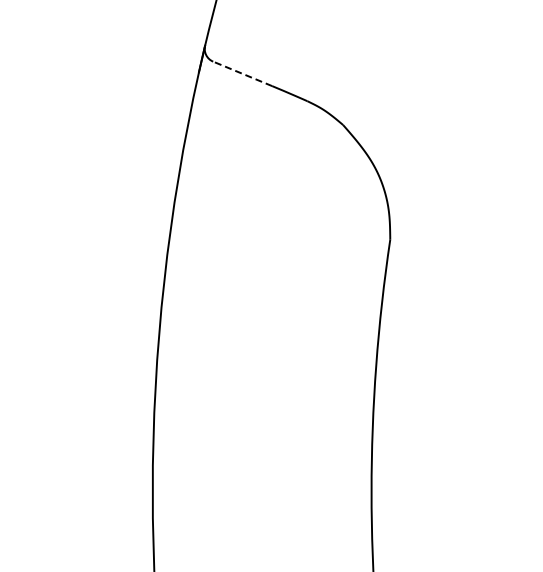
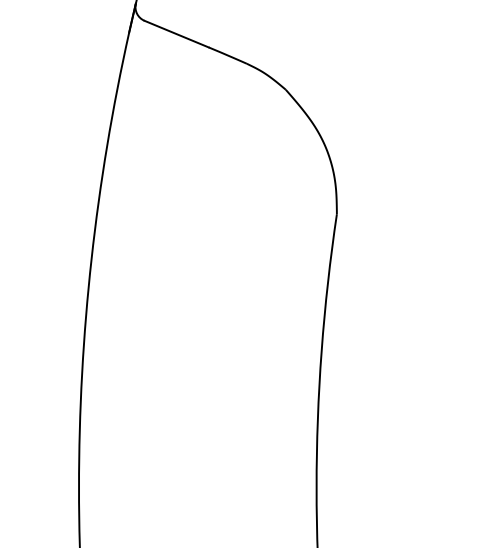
line: (242, 73) -> (176, 33), dashed -> solid

